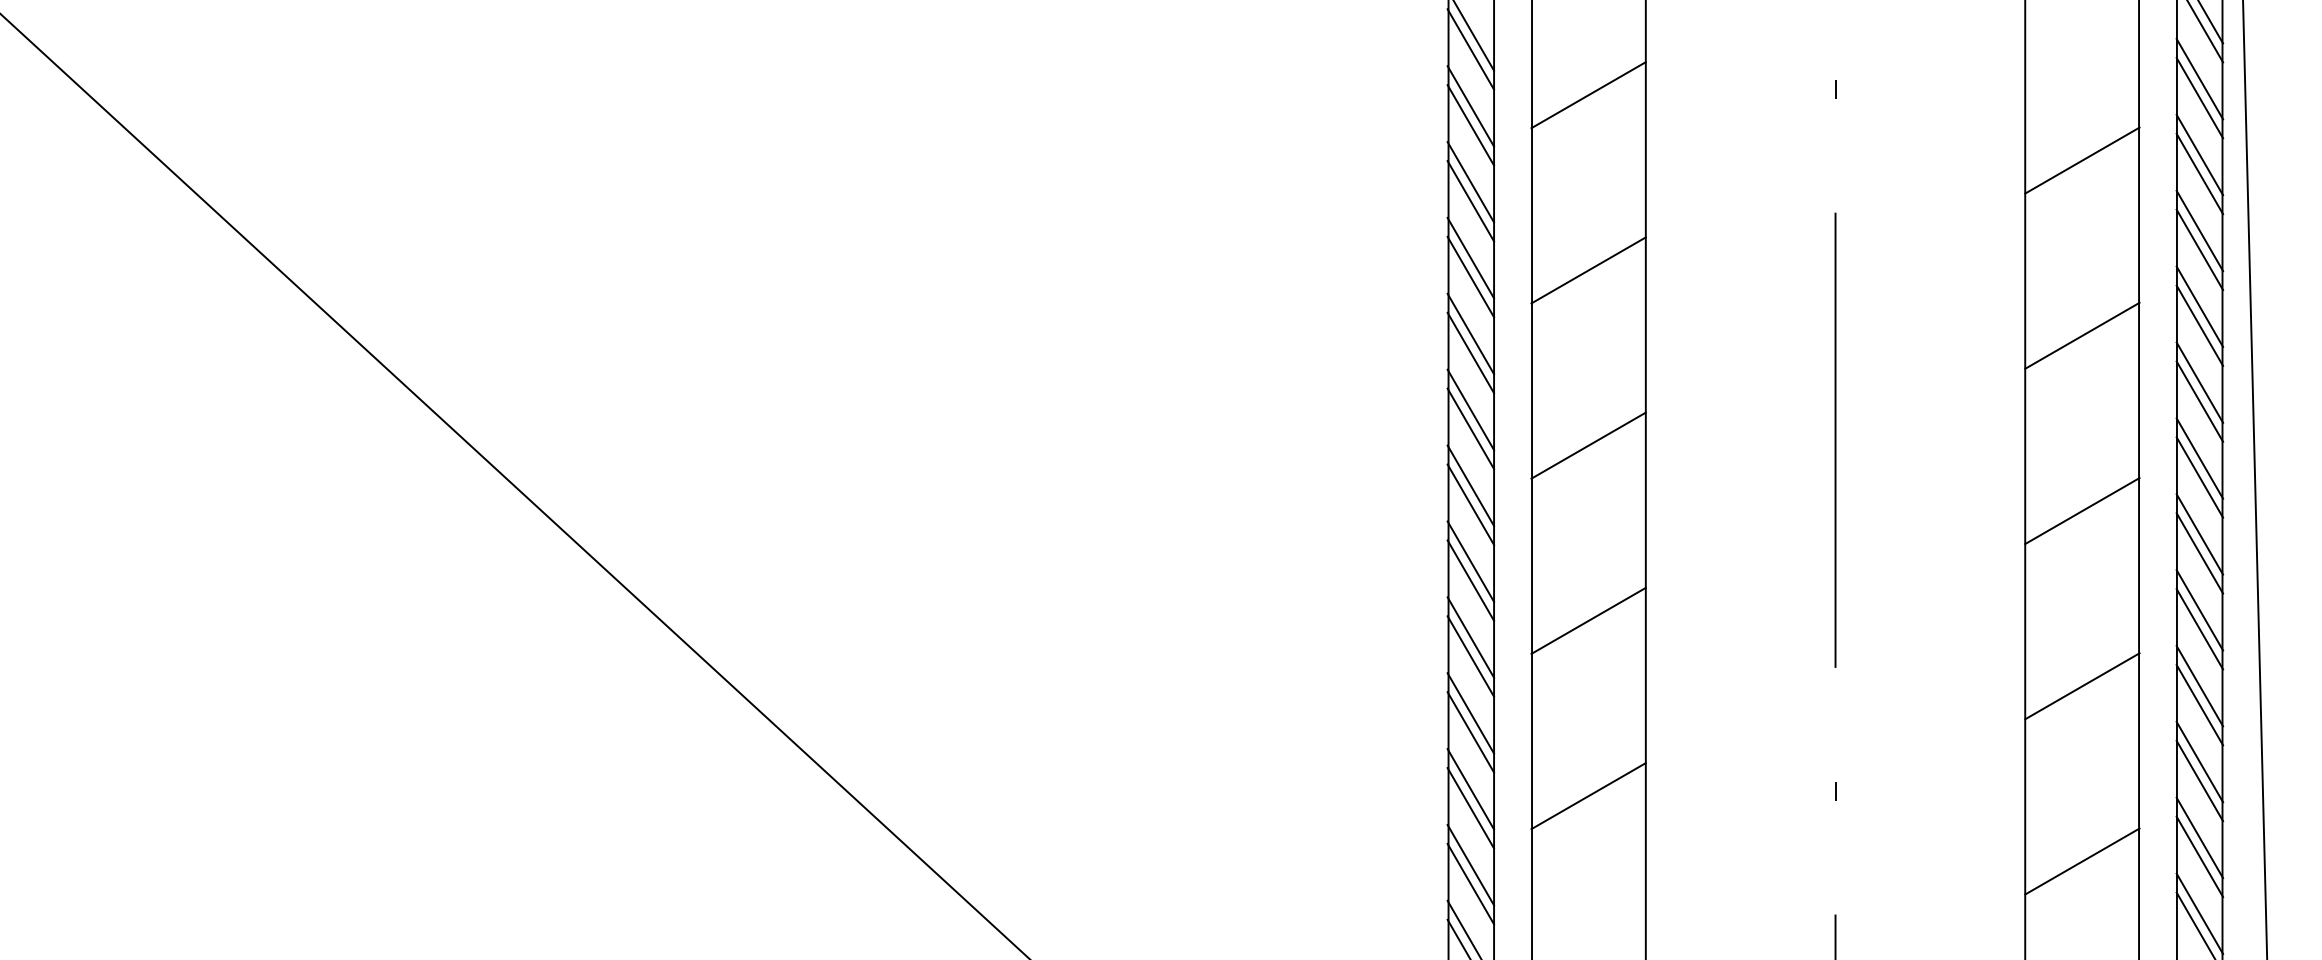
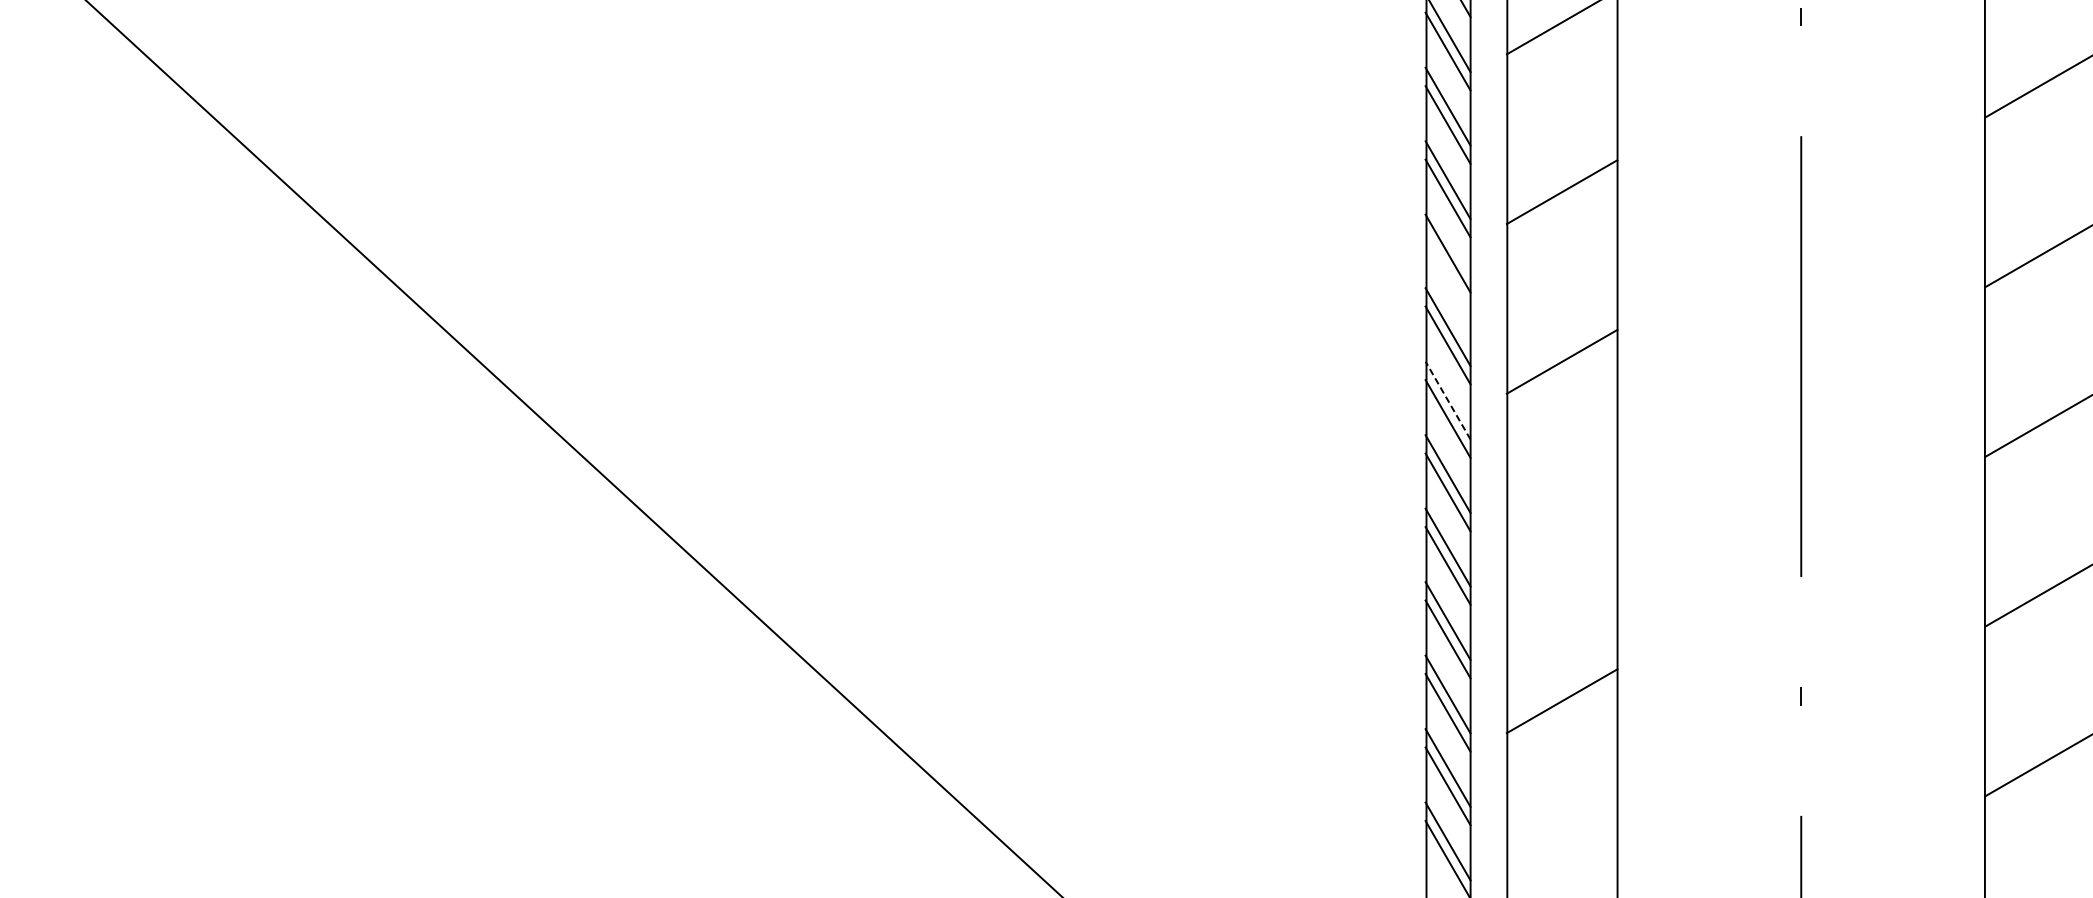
line: (1470, 352) -> (1447, 271), removed
line: (1470, 485) -> (1447, 400), solid -> dashed
line: (1588, 620) -> (1562, 531), removed

